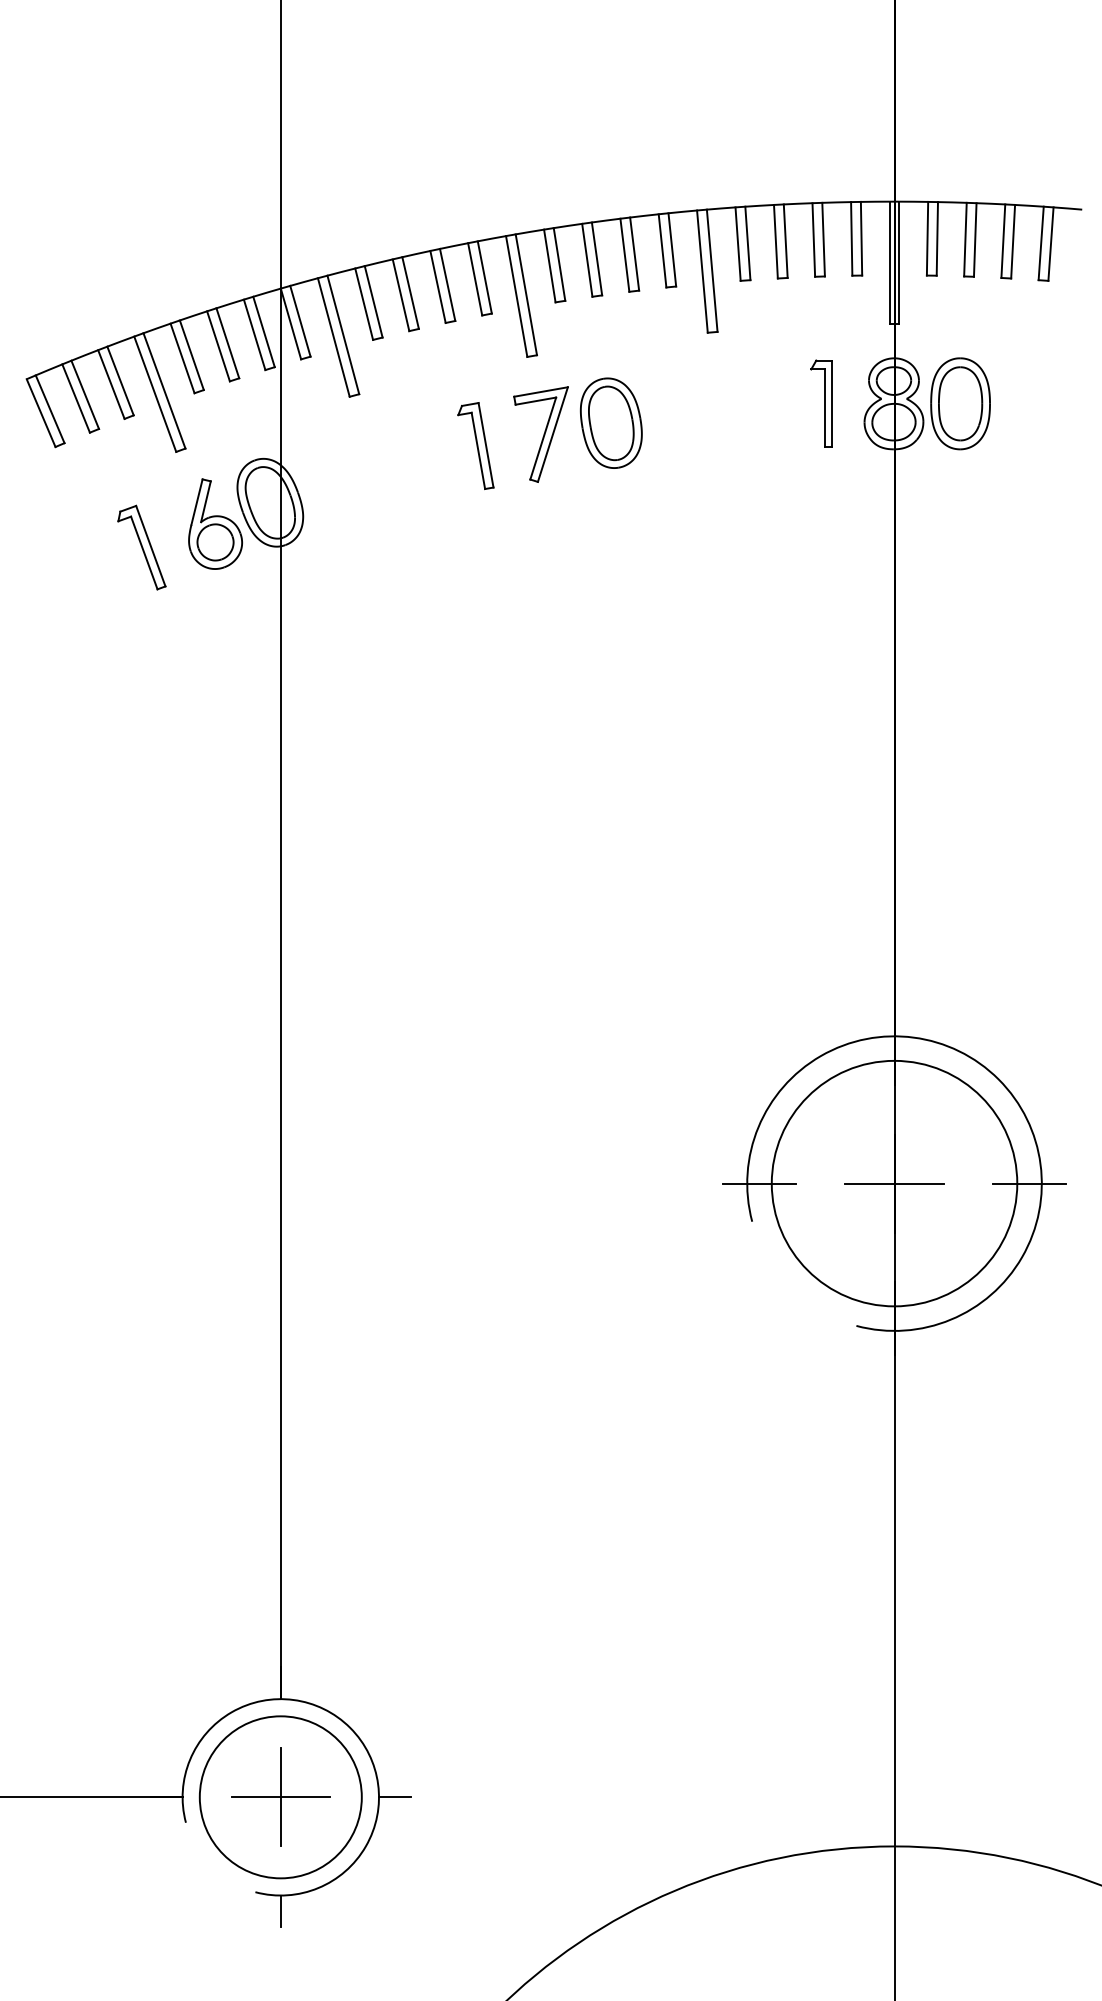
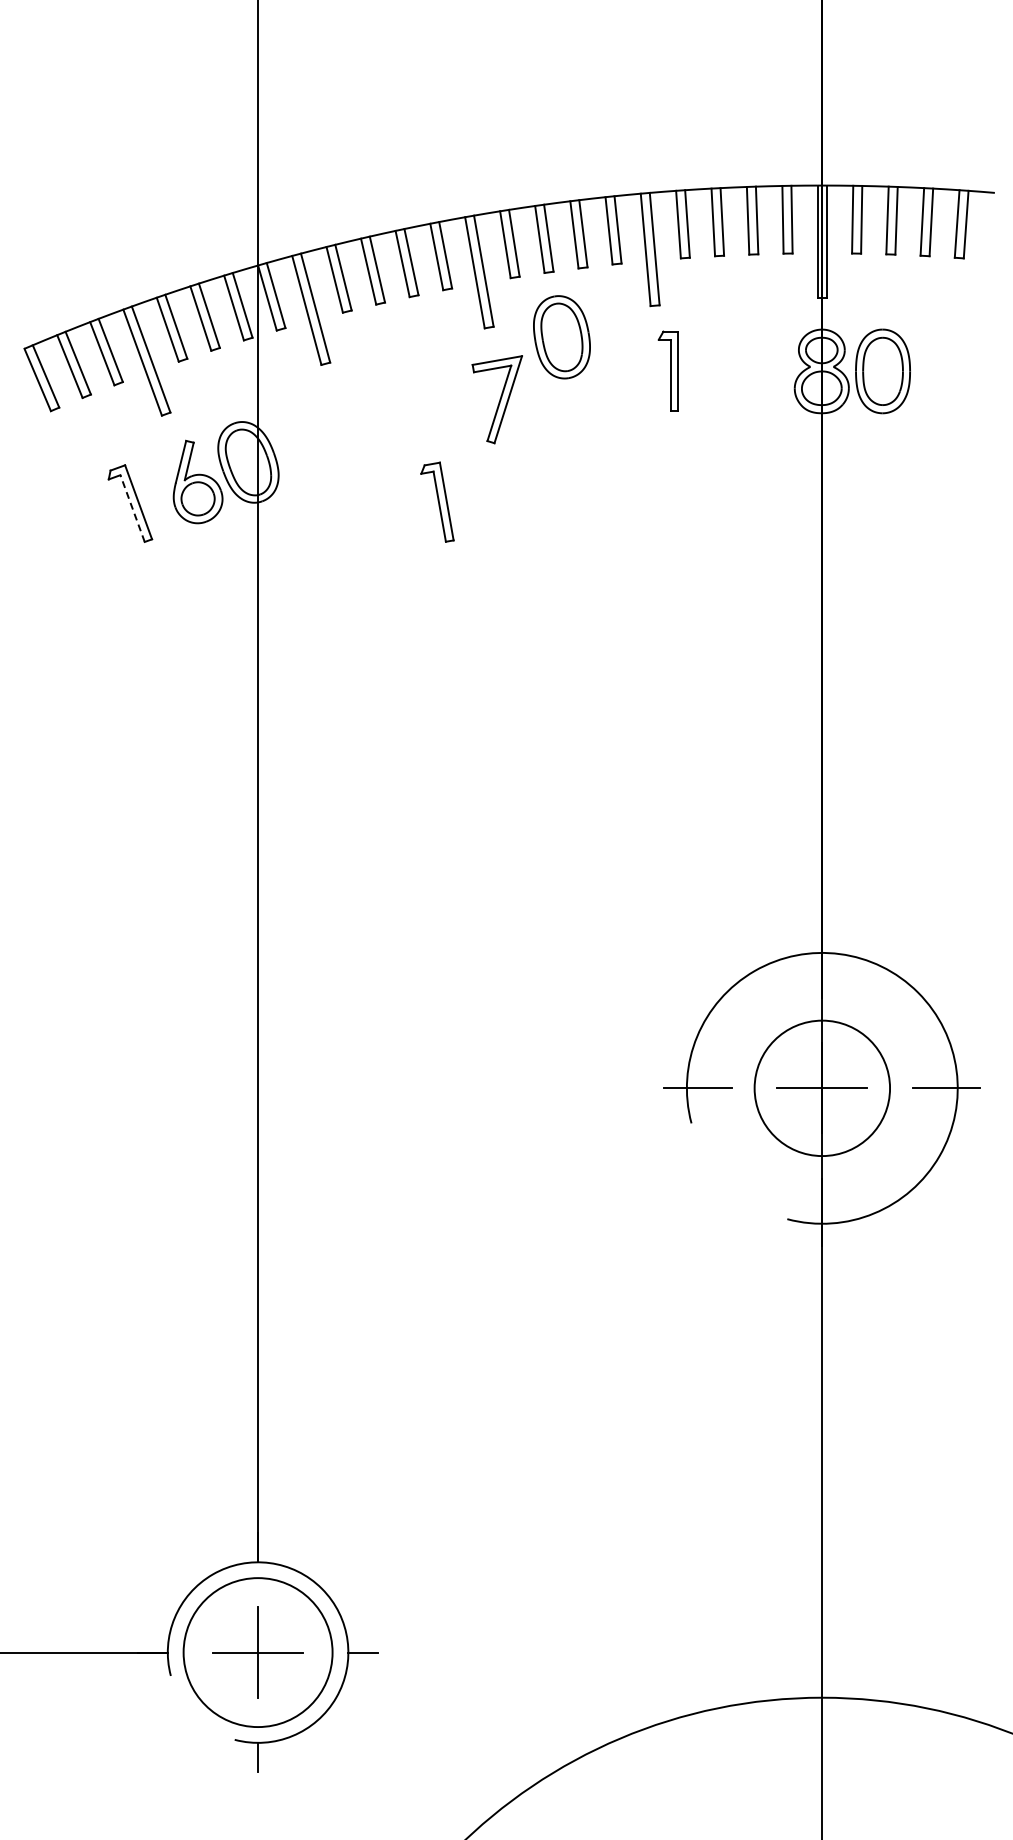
part: (820, 402) -> (667, 370), moved
part: (610, 423) -> (561, 337), moved
part: (475, 445) -> (437, 501), moved
line: (144, 552) -> (132, 508), solid -> dashed
circle: (894, 1183) -> (822, 1088), size x0.6

